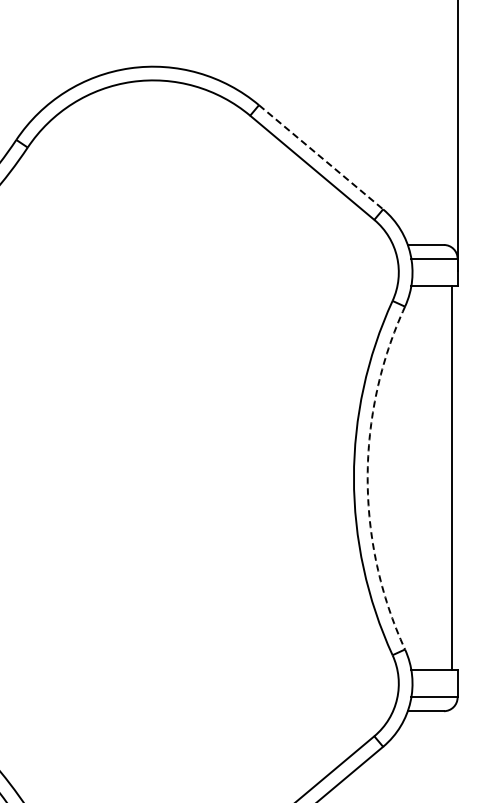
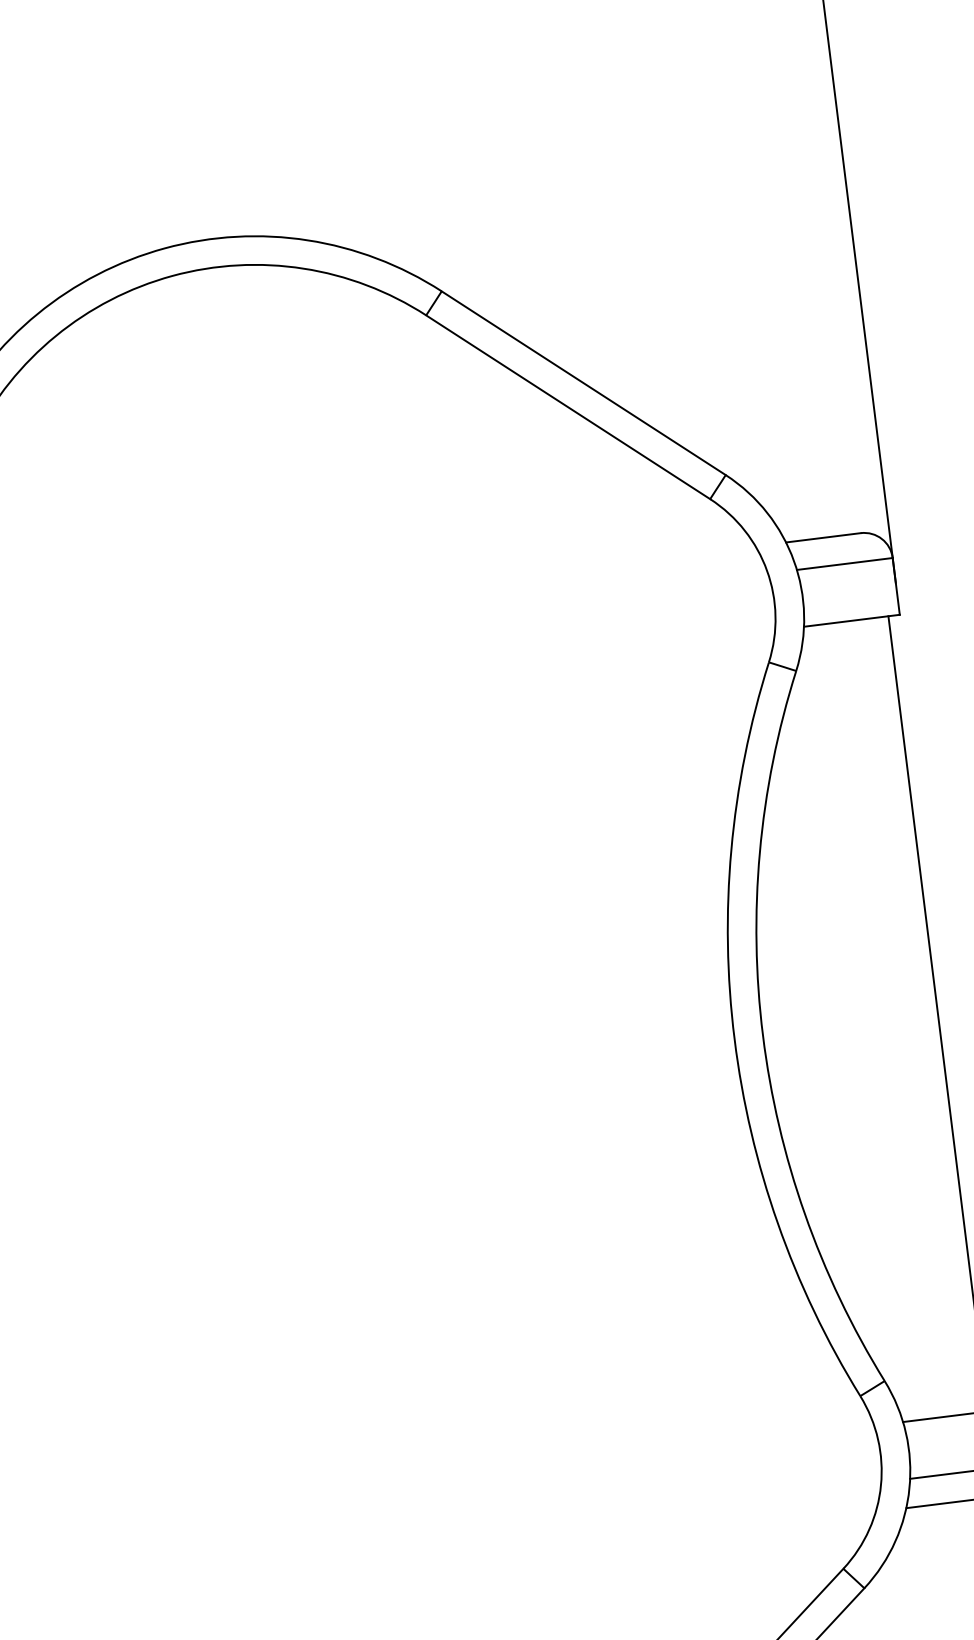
line: (321, 157) -> (584, 383), dashed -> solid
arc: (367, 478) -> (762, 1036), dashed -> solid

